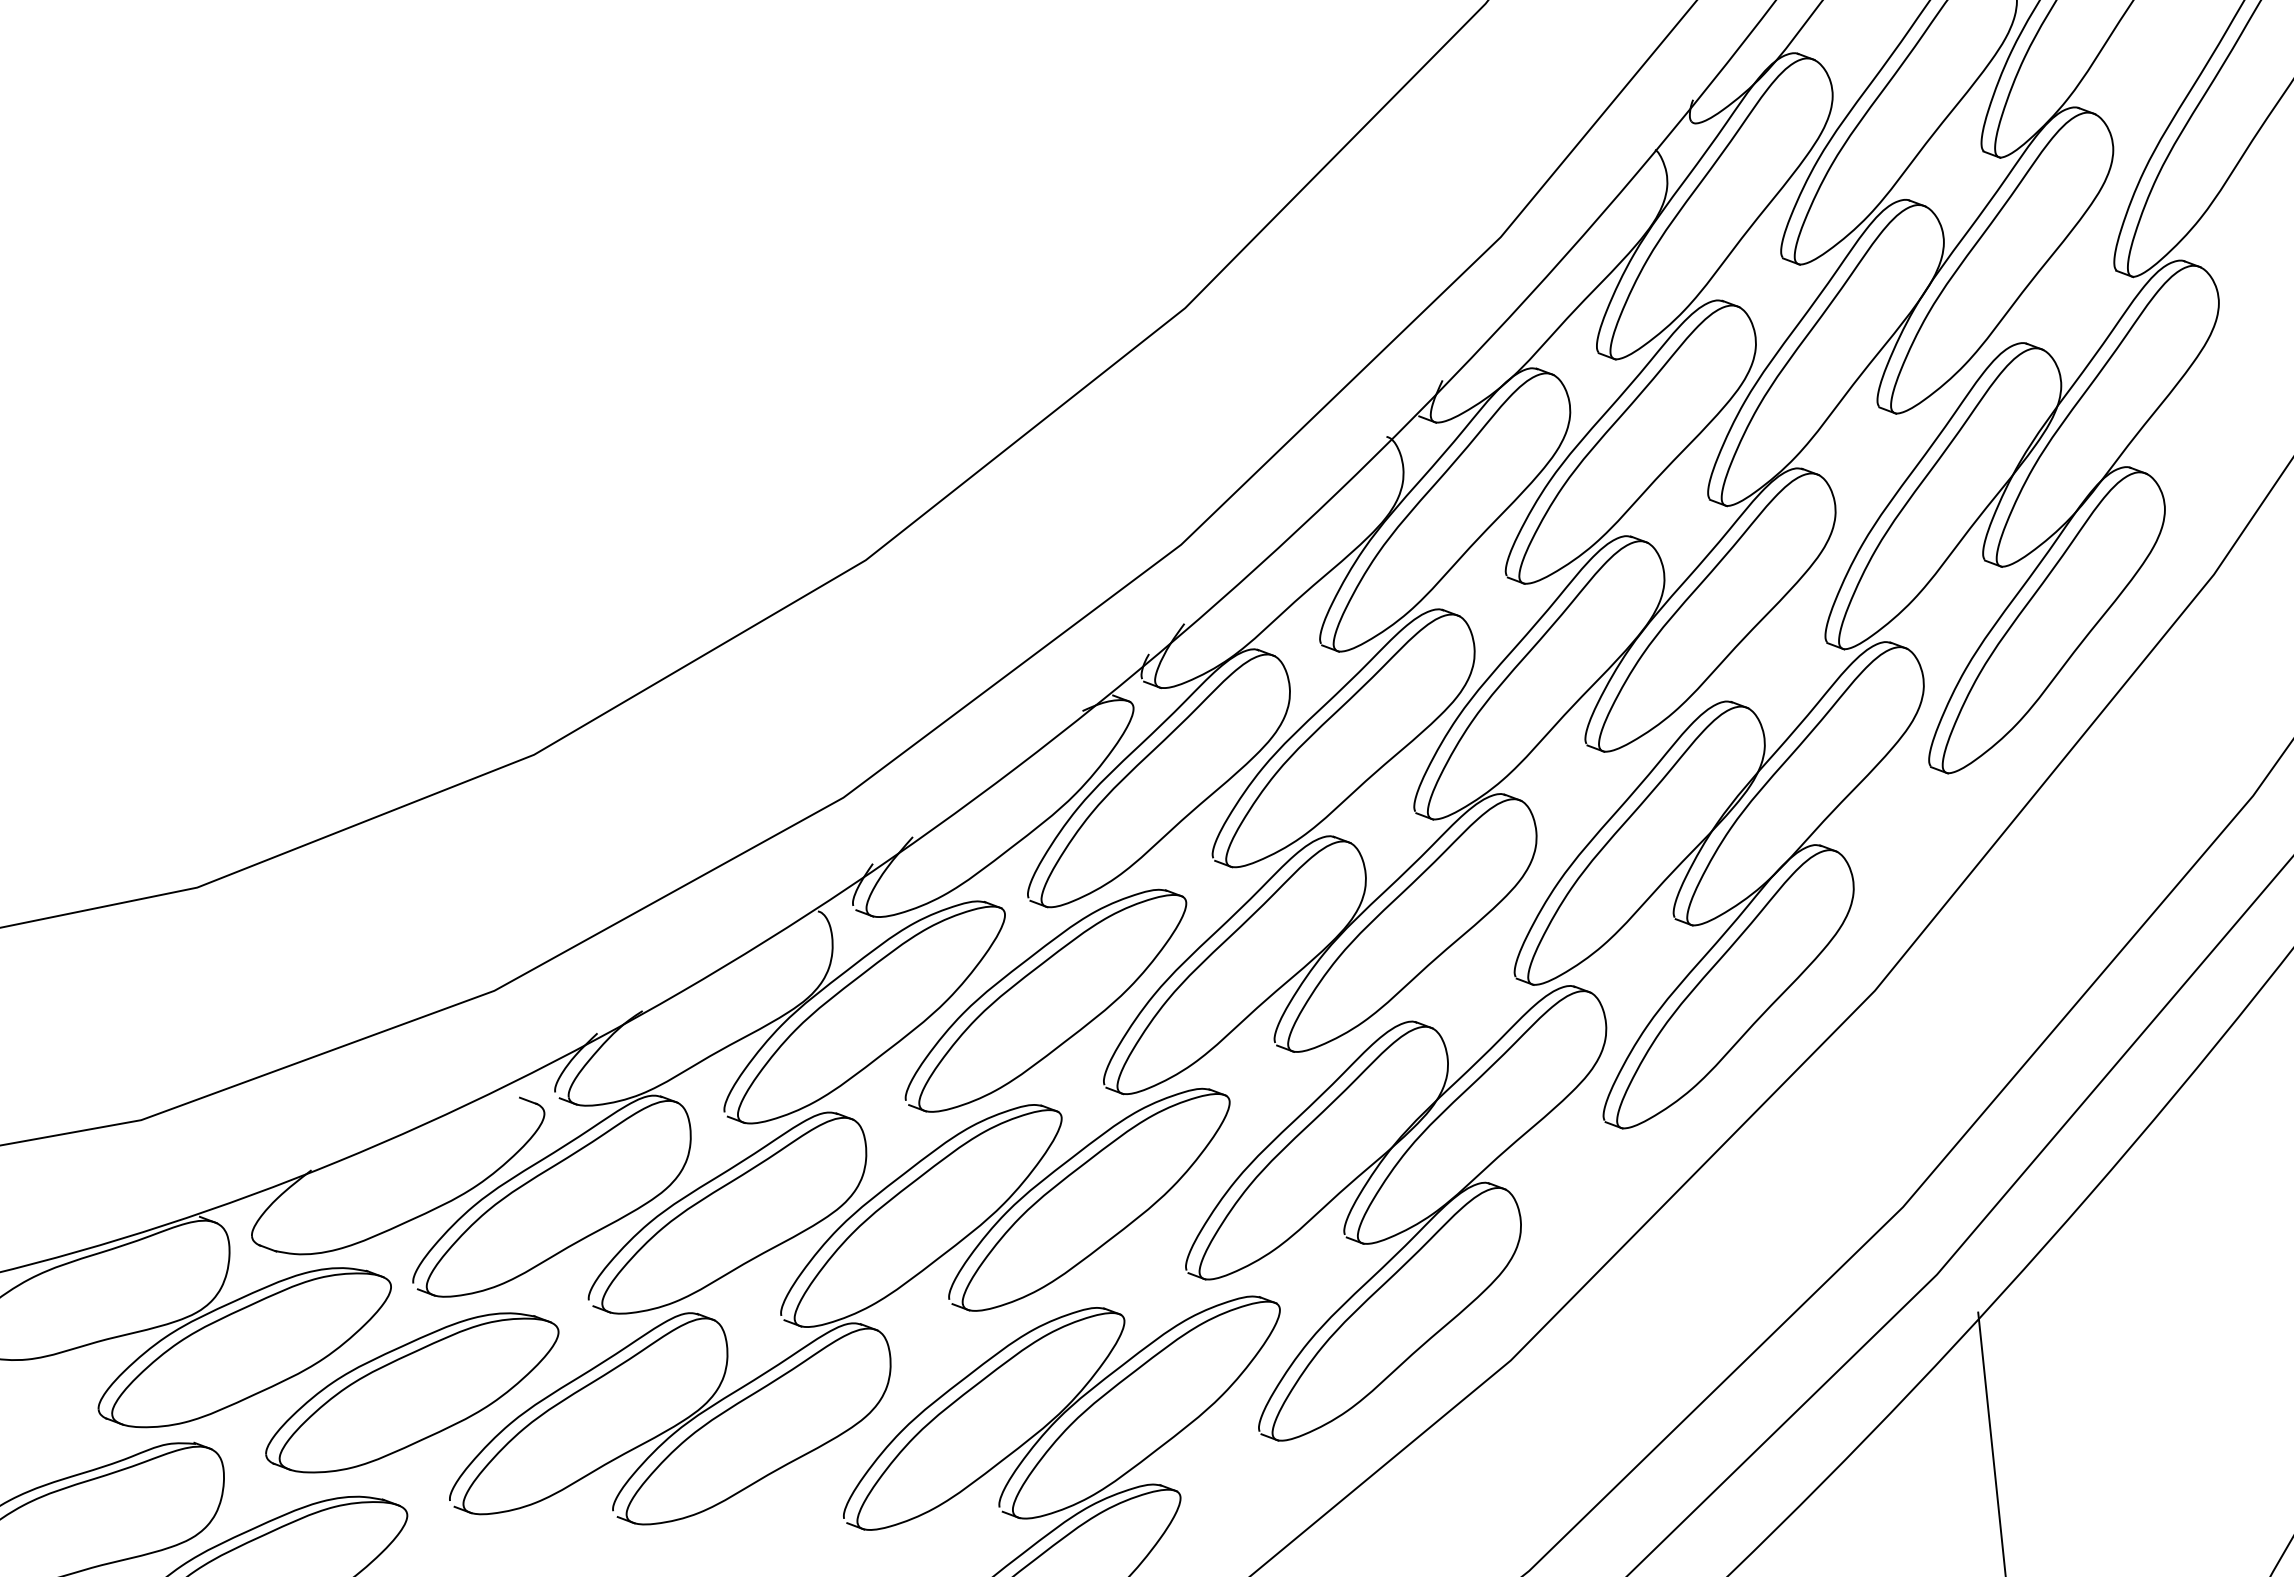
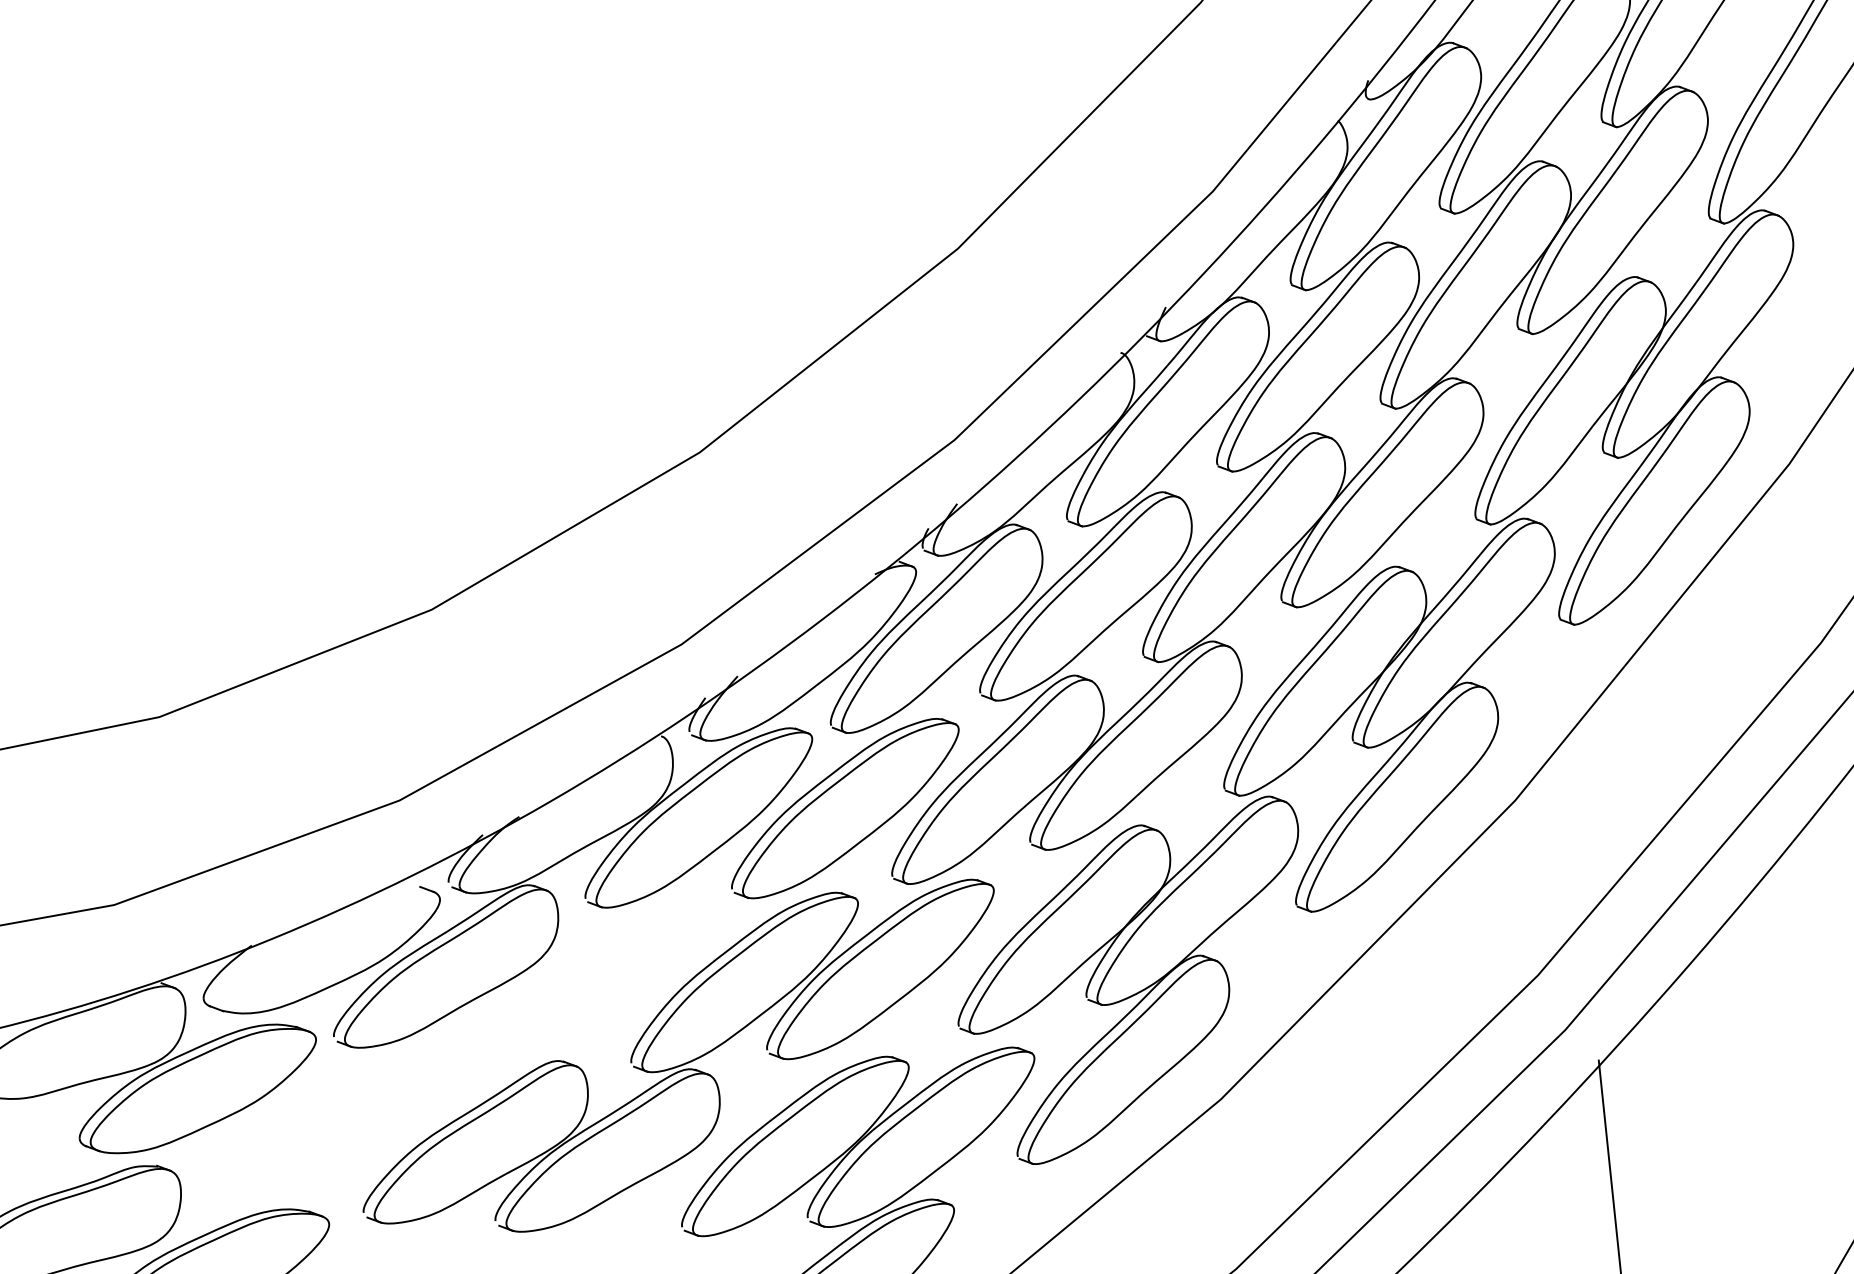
part: (727, 1212) -> (587, 979), removed
part: (412, 1392) -> (333, 1125), removed

